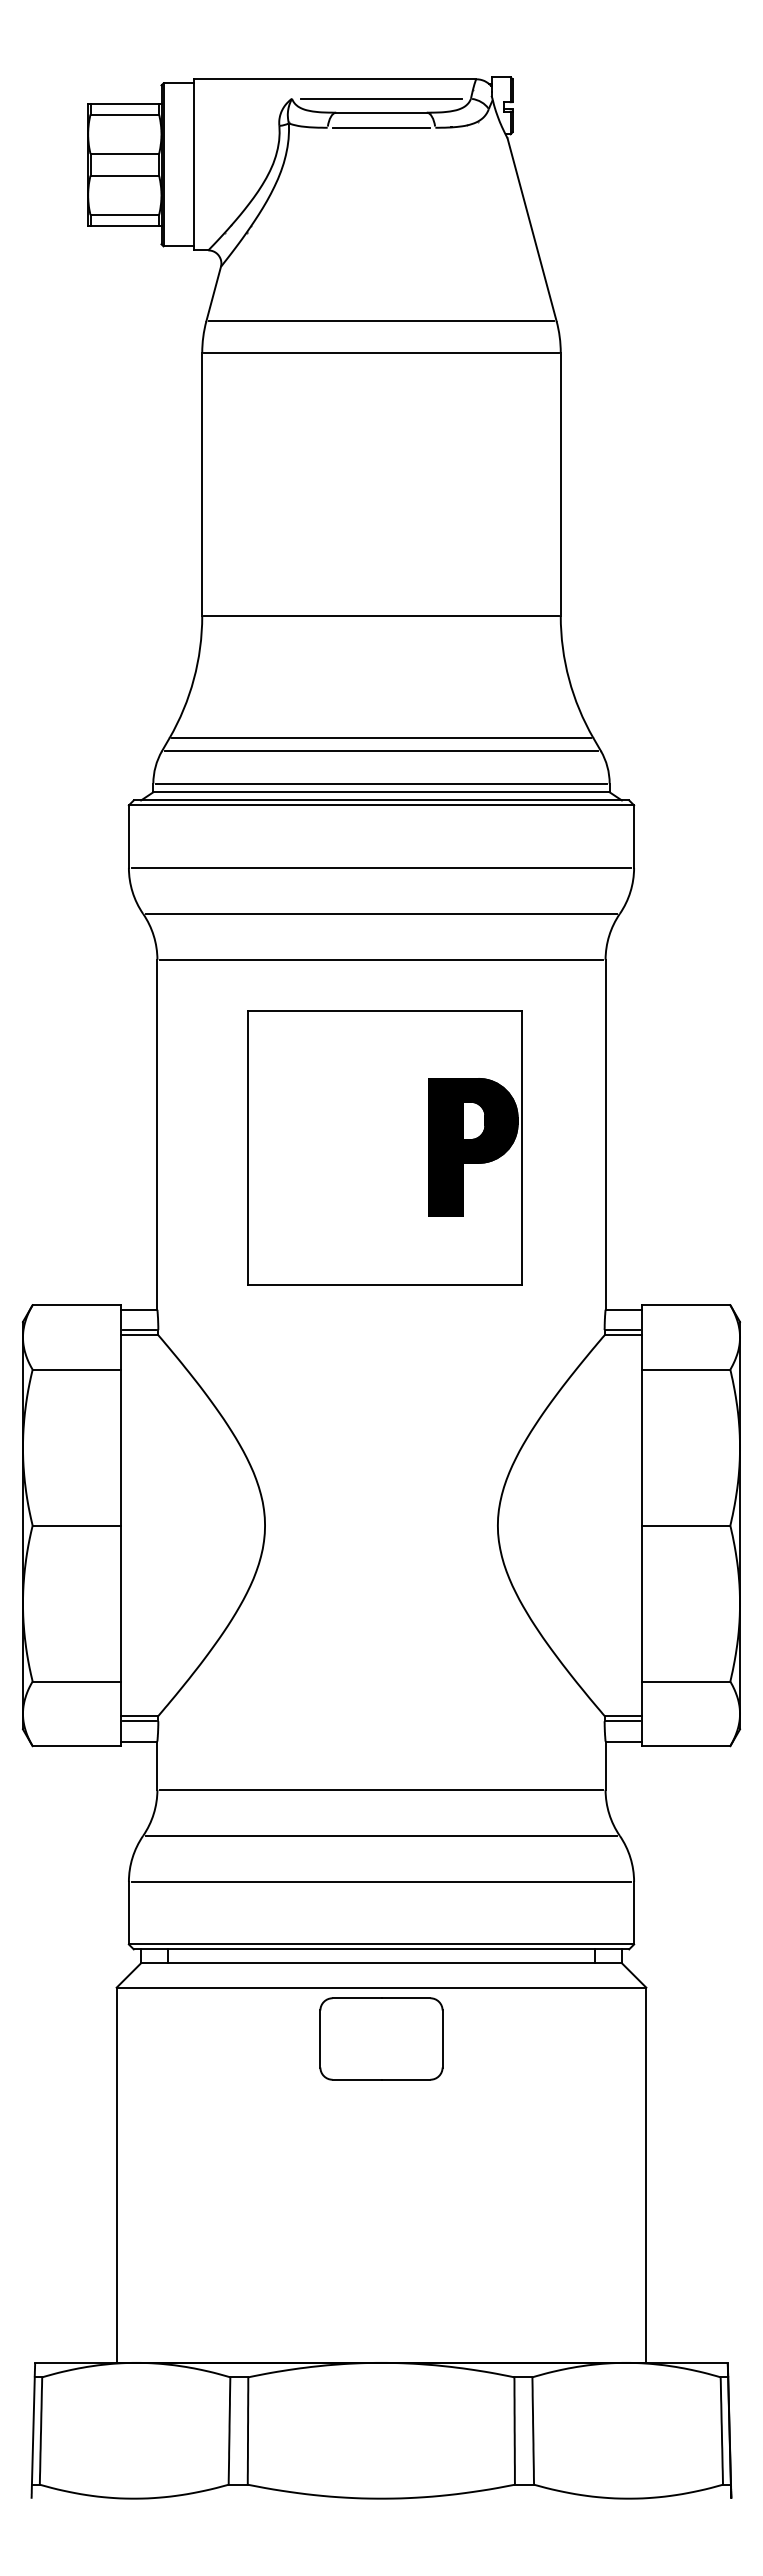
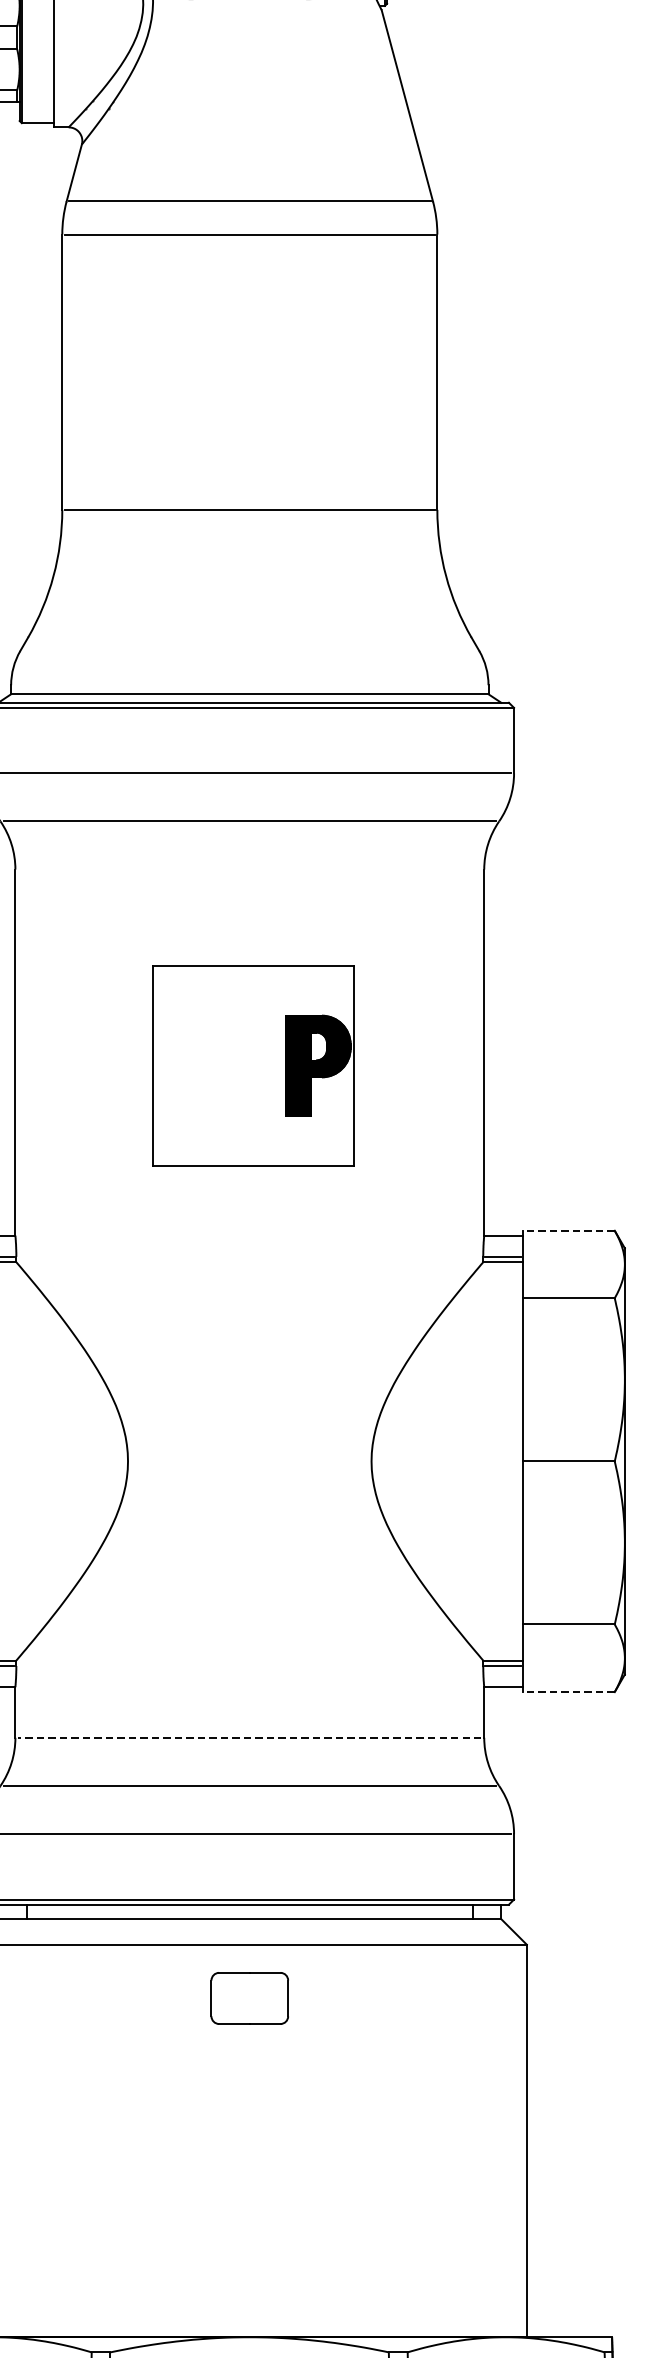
line: (381, 738) -> (249, 637), removed
line: (381, 751) -> (249, 651), removed
line: (381, 783) -> (249, 685), removed
line: (381, 959) -> (249, 869), removed
part: (384, 1147) -> (252, 1065), size x0.7
line: (685, 1305) -> (567, 1231), solid -> dashed
line: (685, 1746) -> (567, 1692), solid -> dashed
line: (381, 1789) -> (249, 1737), solid -> dashed
part: (381, 2038) -> (249, 1997), size x0.6

